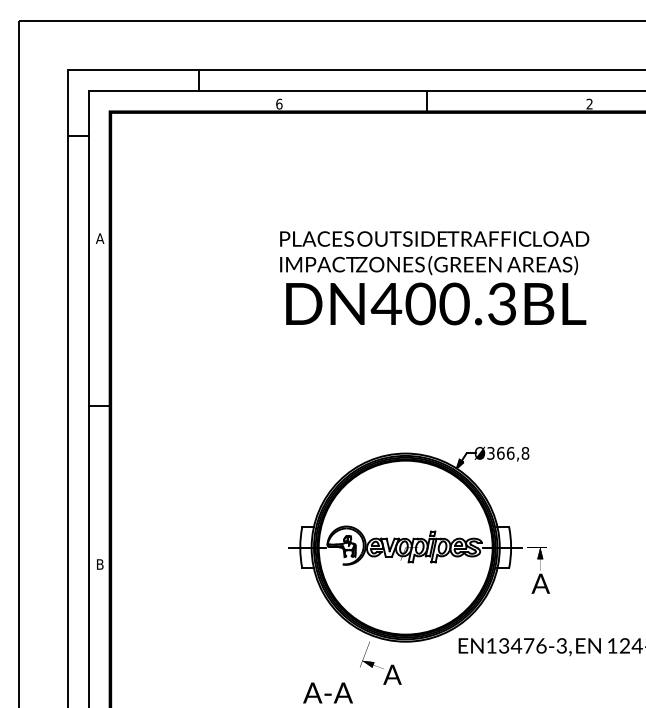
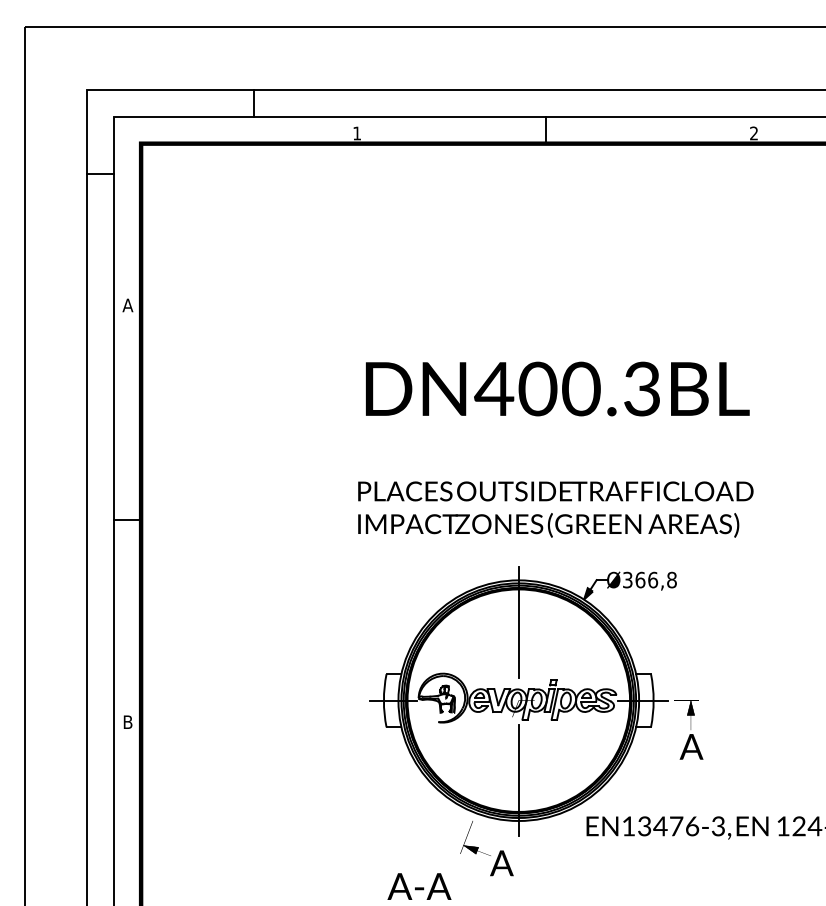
text: (279, 103) -> (357, 132), 6 -> 1
text: (434, 253) -> (555, 509), moved
line: (405, 486) -> (518, 622), added
line: (405, 610) -> (518, 781), added

